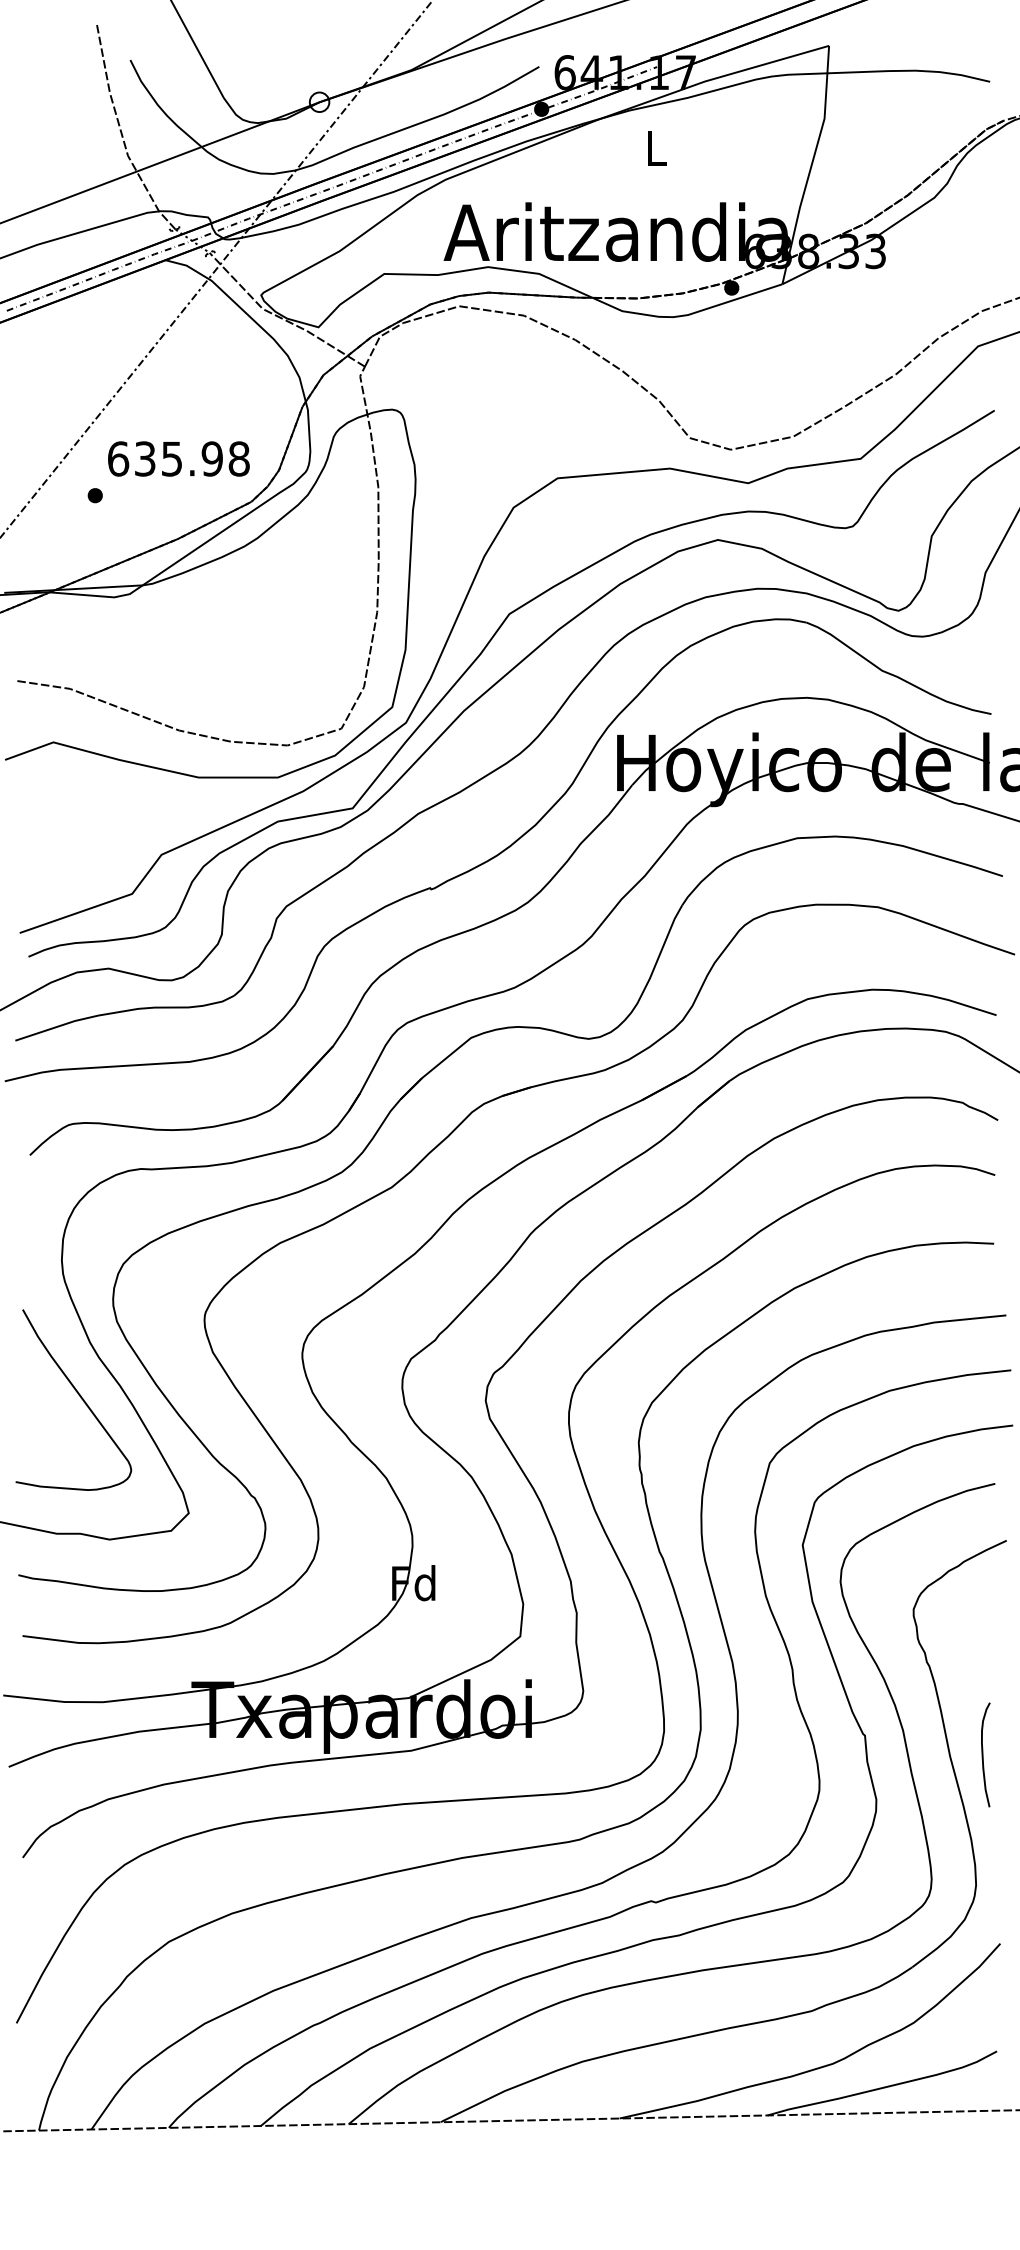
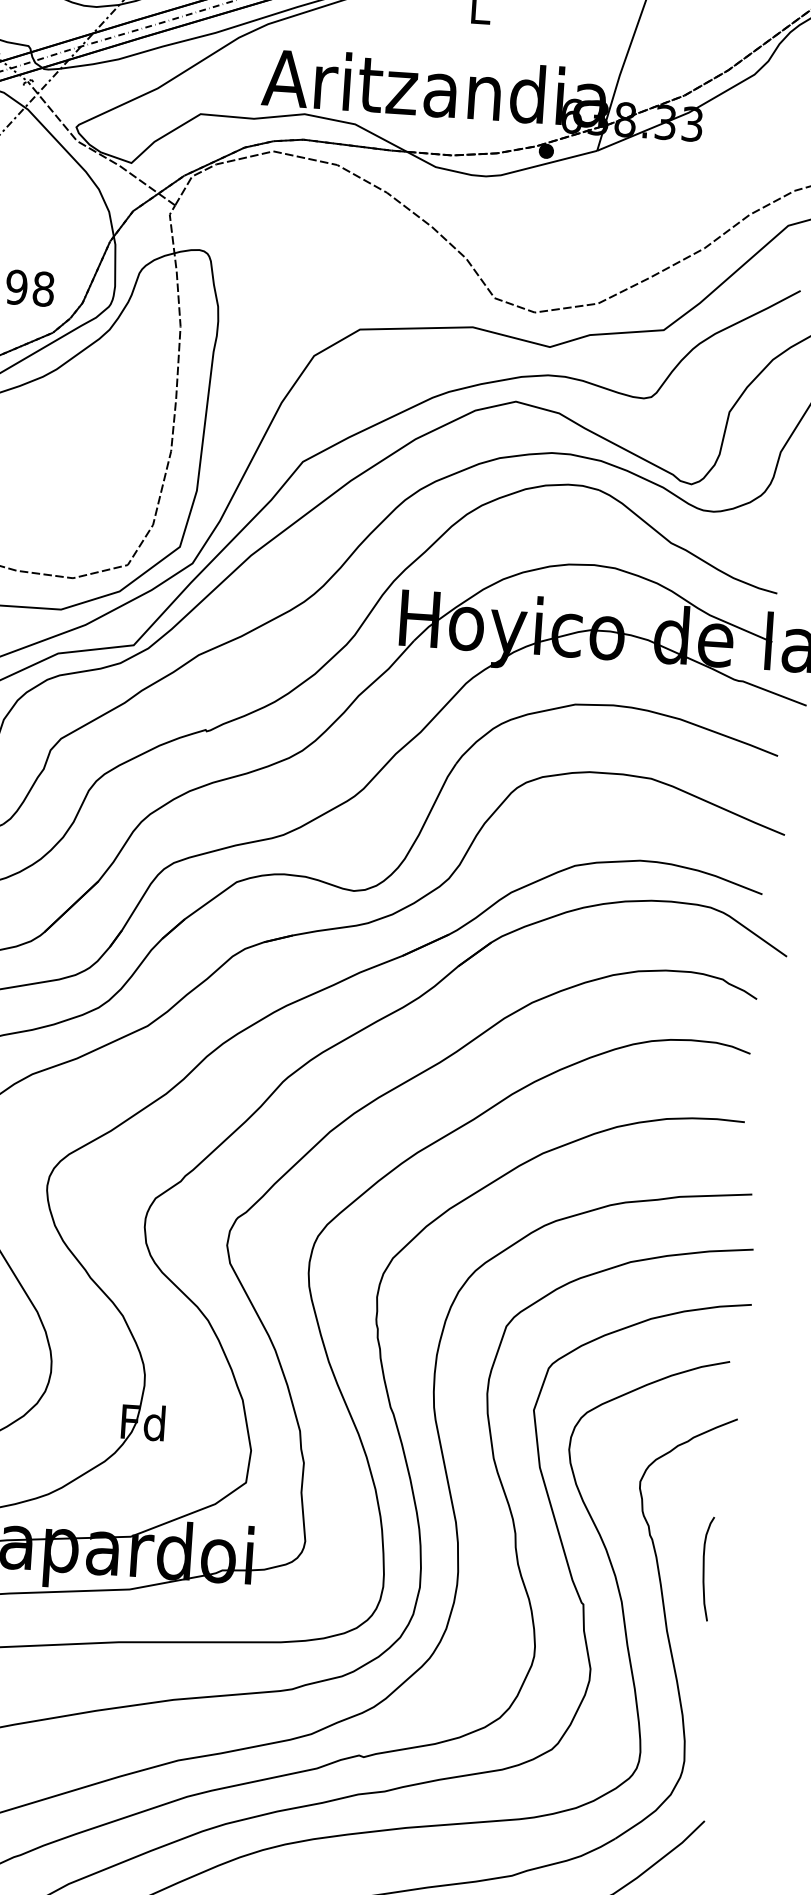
curve: (983, 1754) -> (704, 1568), moved

